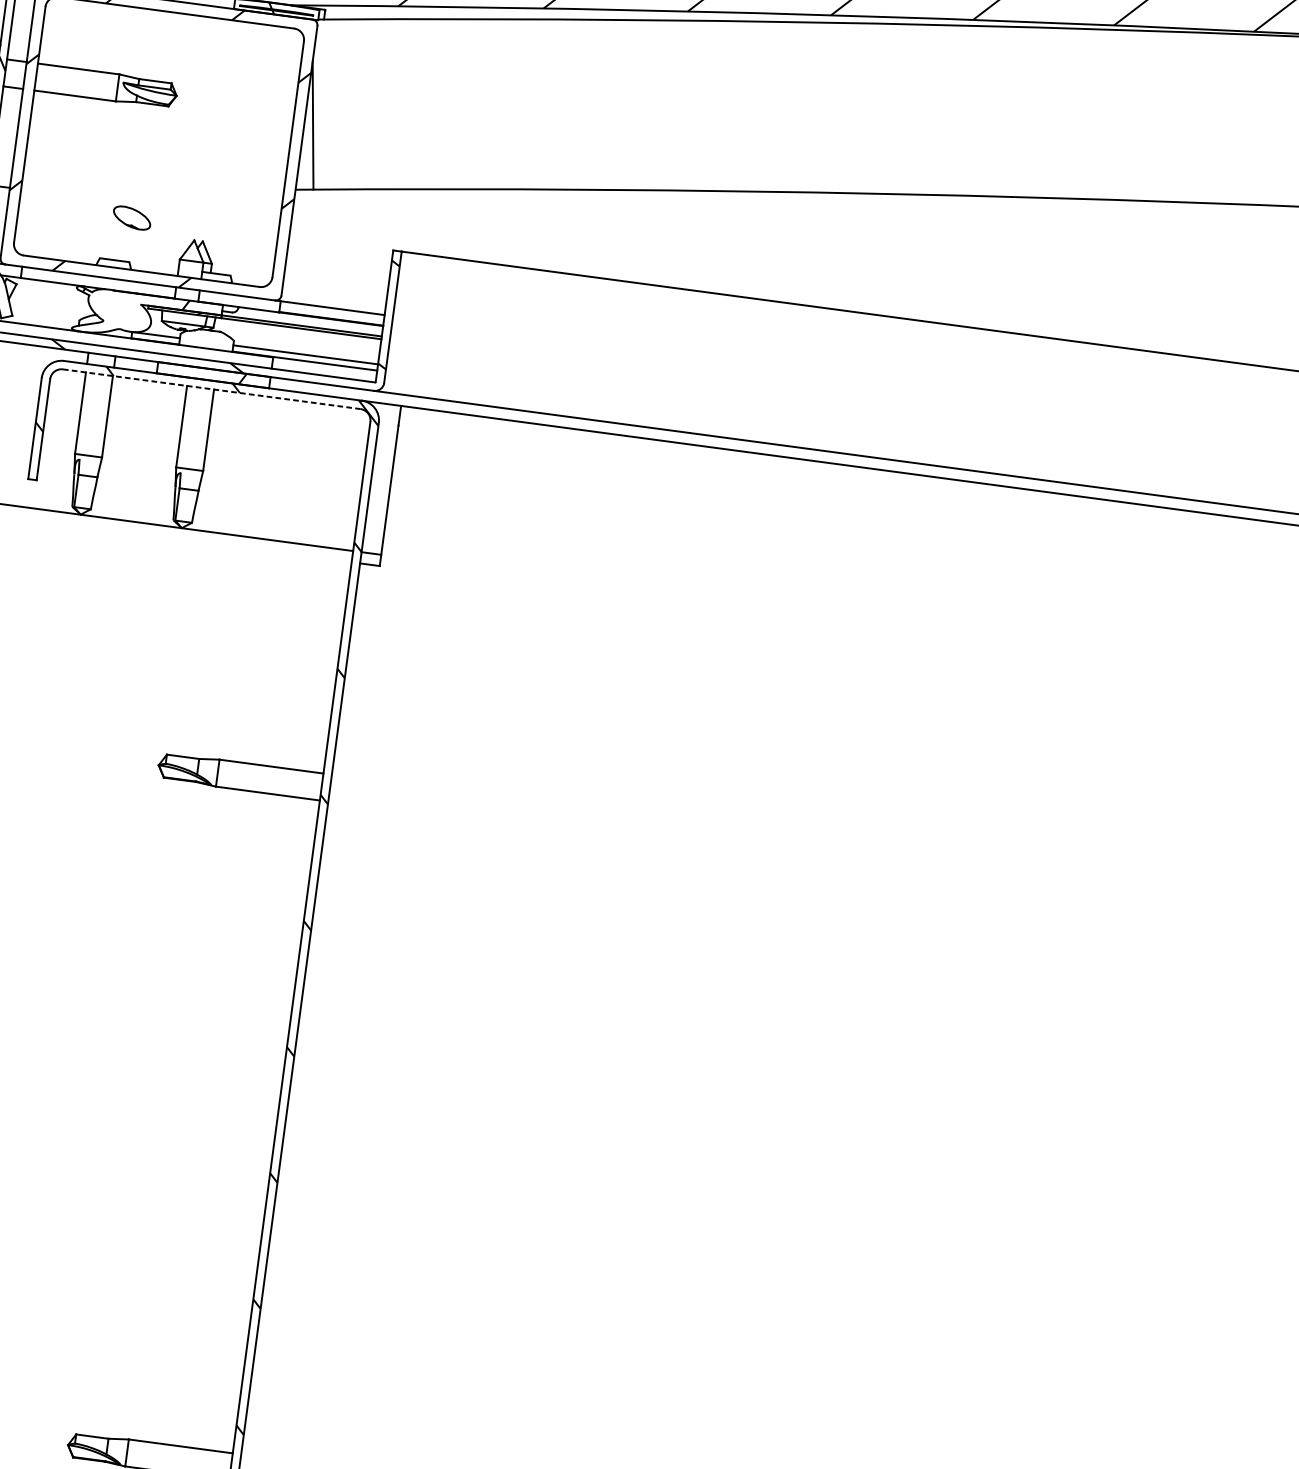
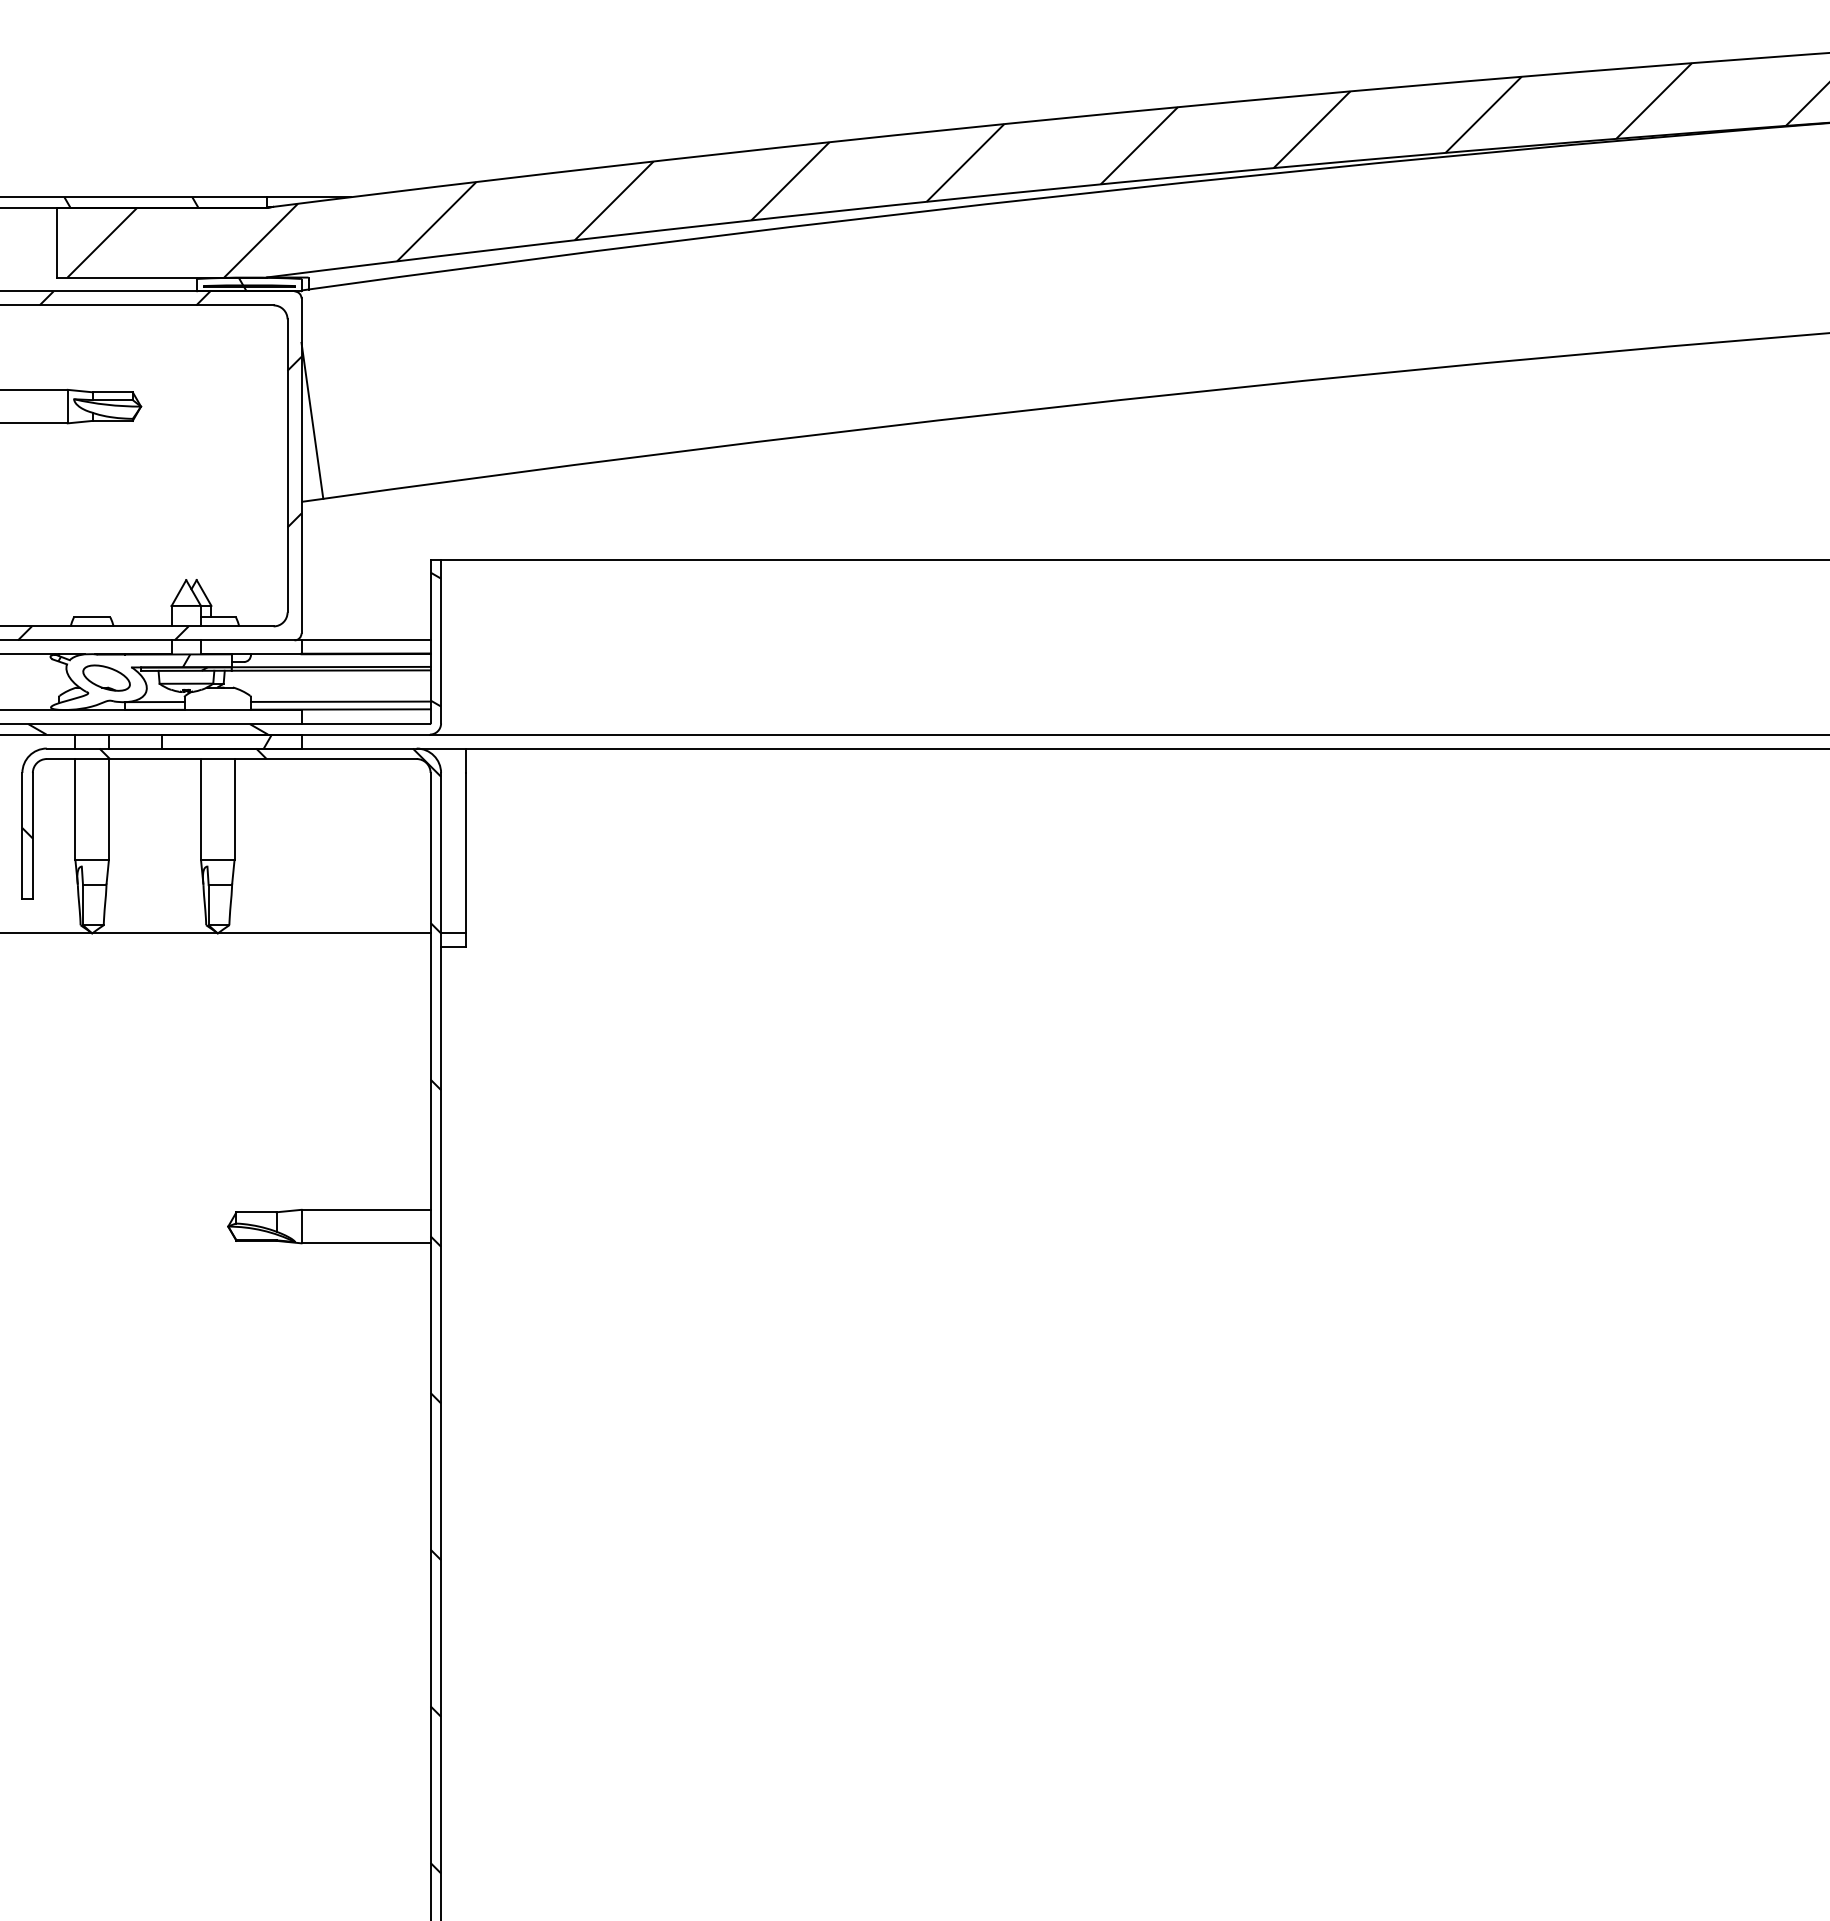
part: (132, 217) -> (106, 677), moved
line: (211, 389) -> (231, 759), dashed -> solid

